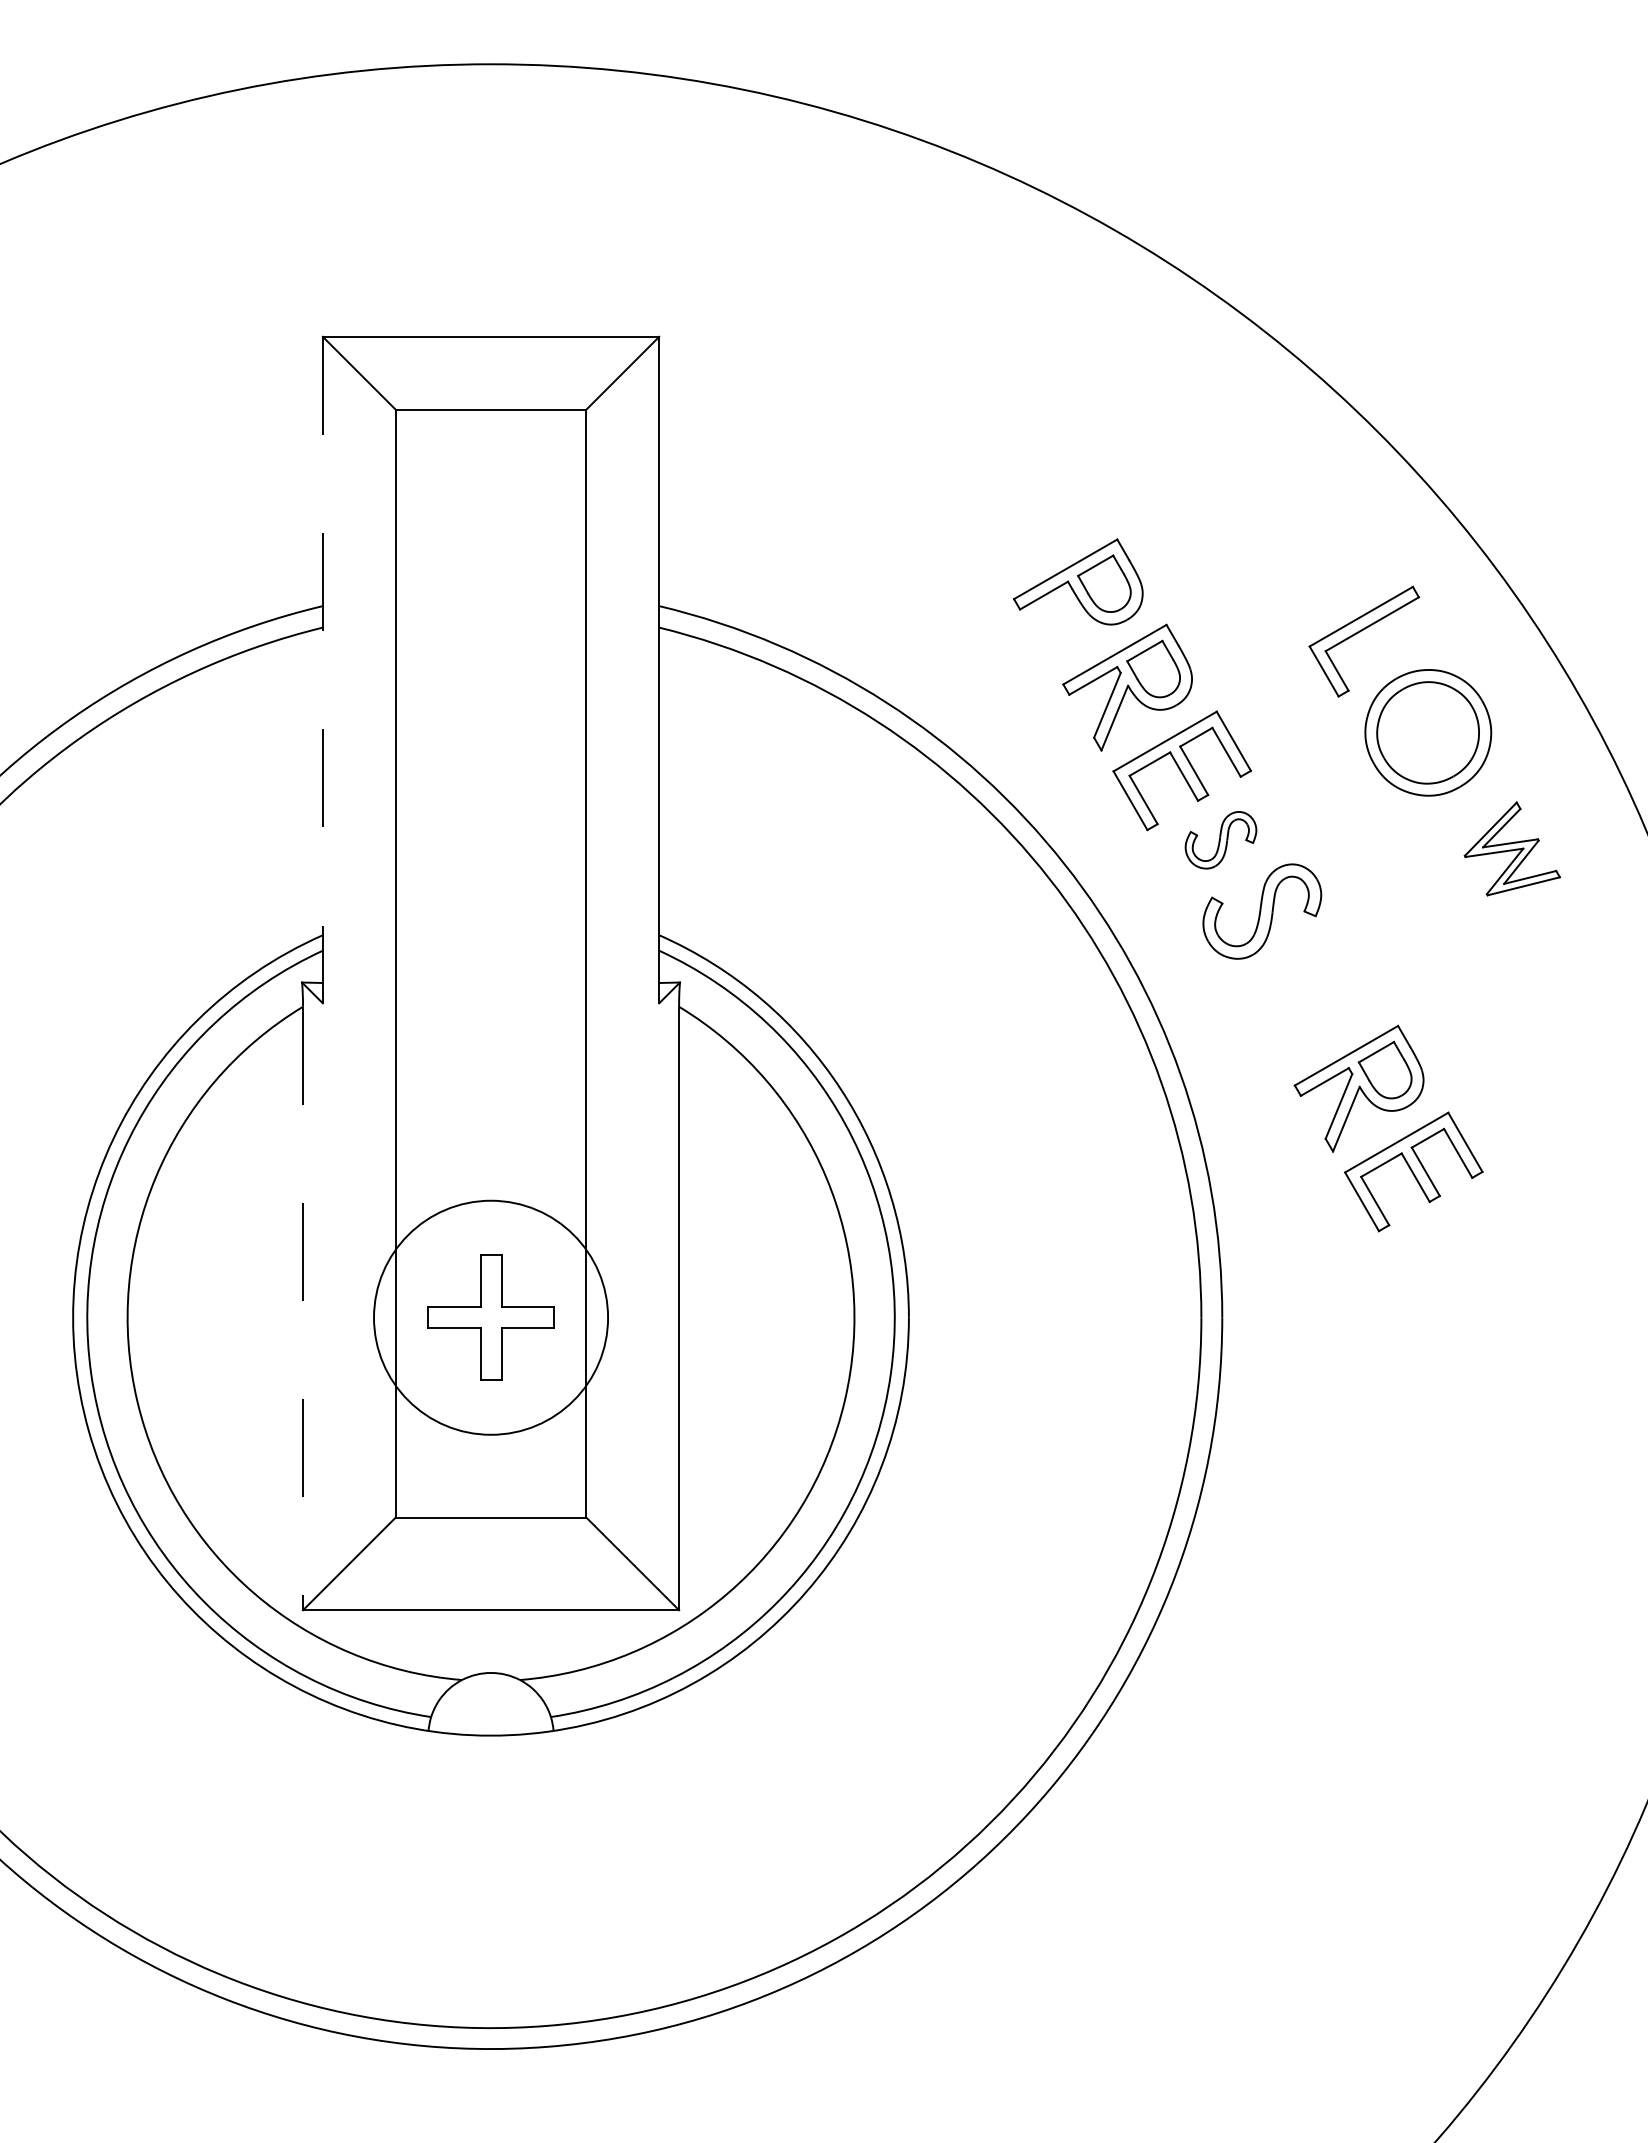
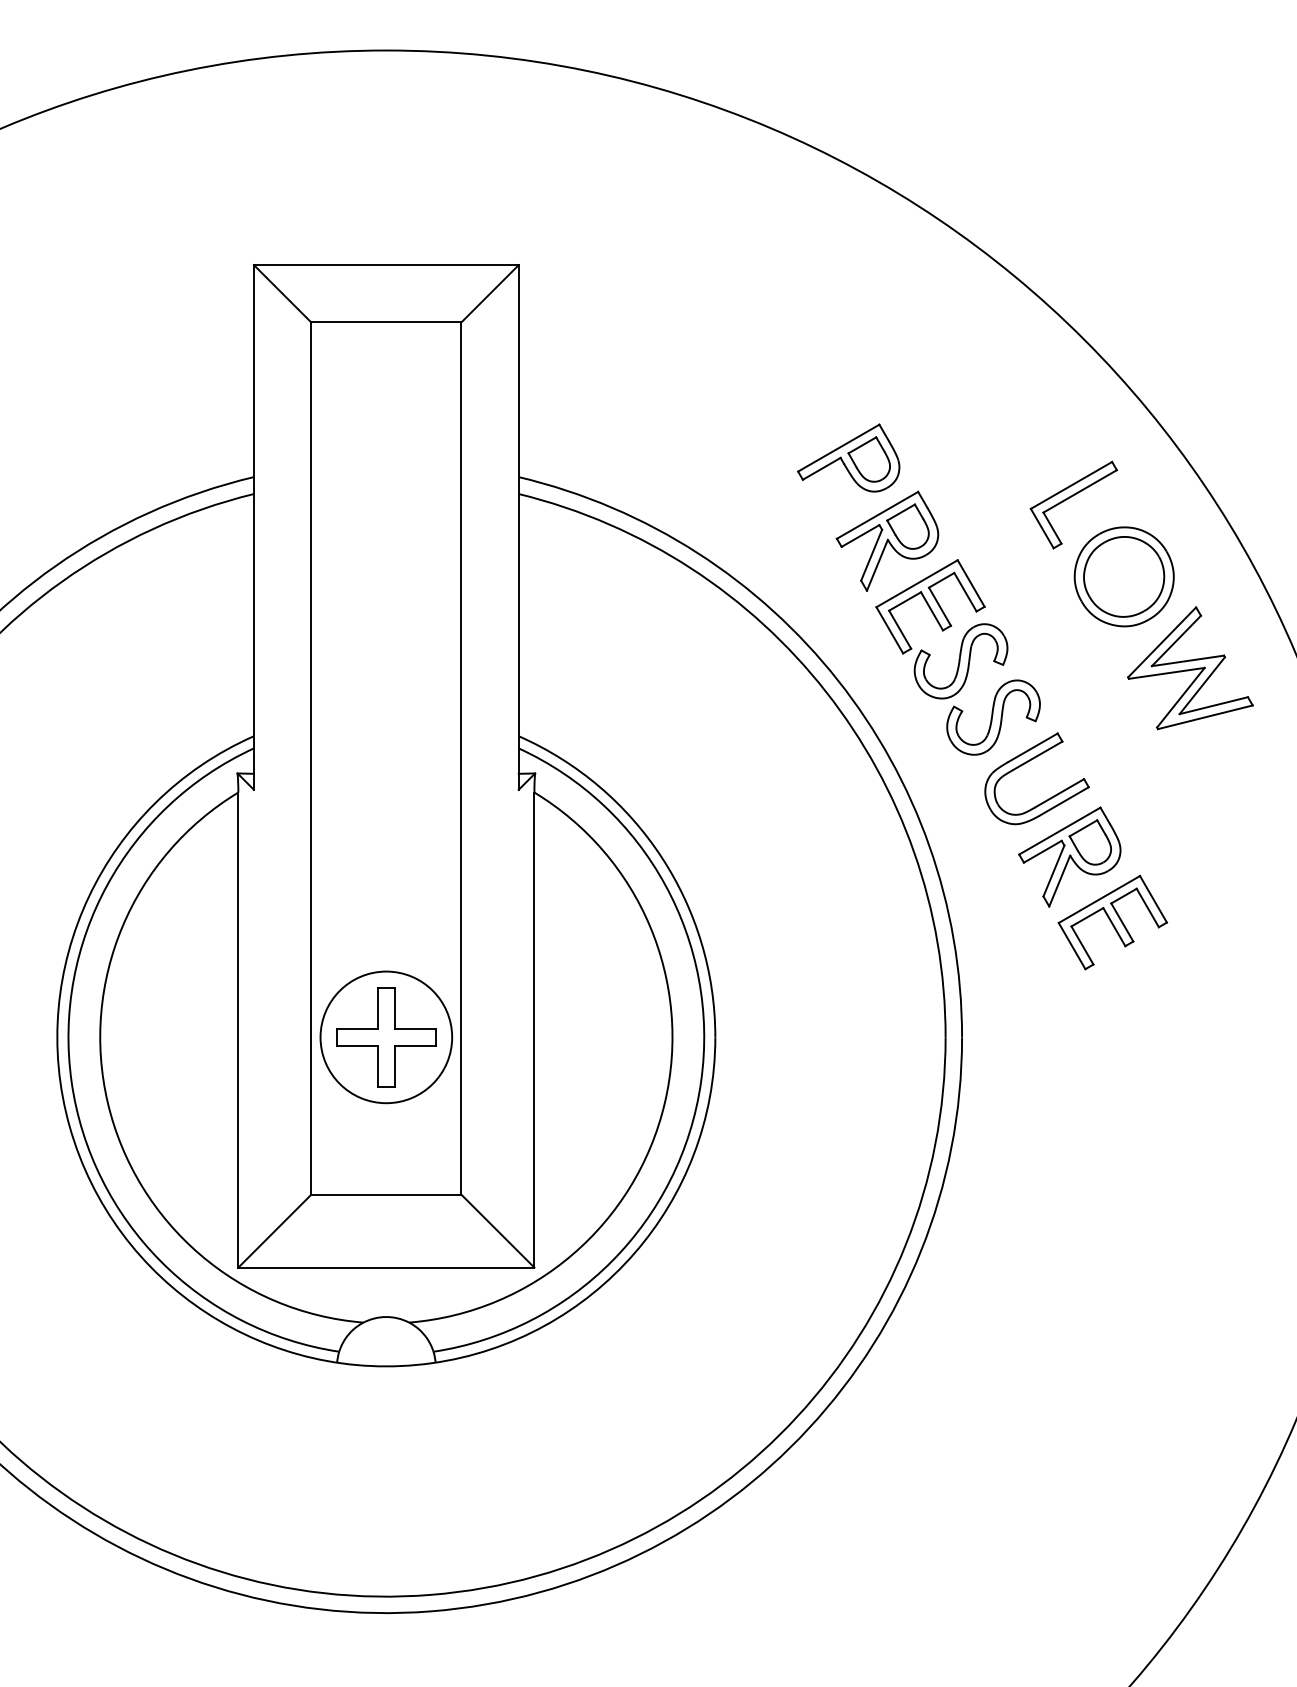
line: (322, 670) -> (253, 527), dashed -> solid
part: (1220, 840) -> (960, 661), size x1.67
part: (1512, 848) -> (1190, 667), size x1.67
part: (1306, 968) -> (1028, 762), added
line: (303, 1308) -> (238, 1030), dashed -> solid
circle: (490, 1317) -> (385, 1037), size x0.71

